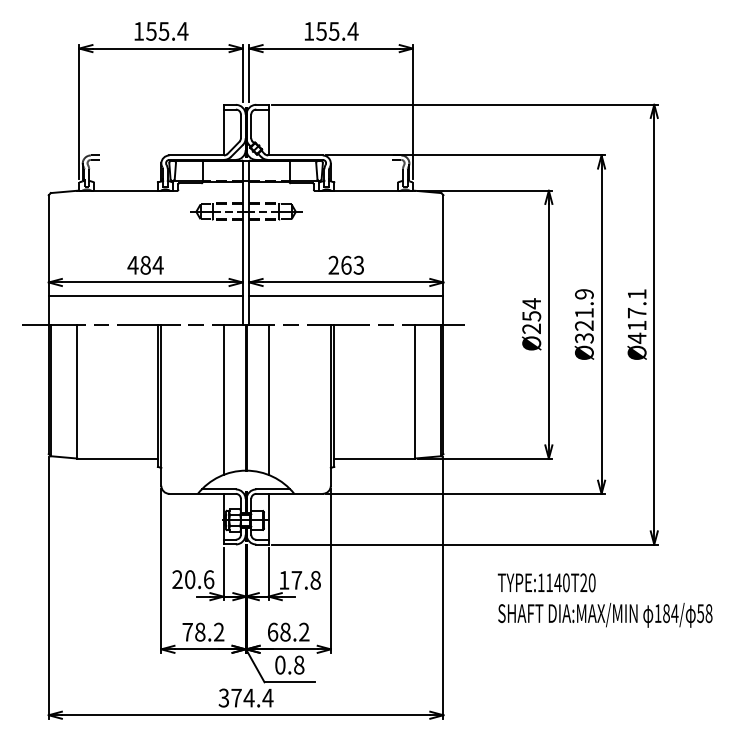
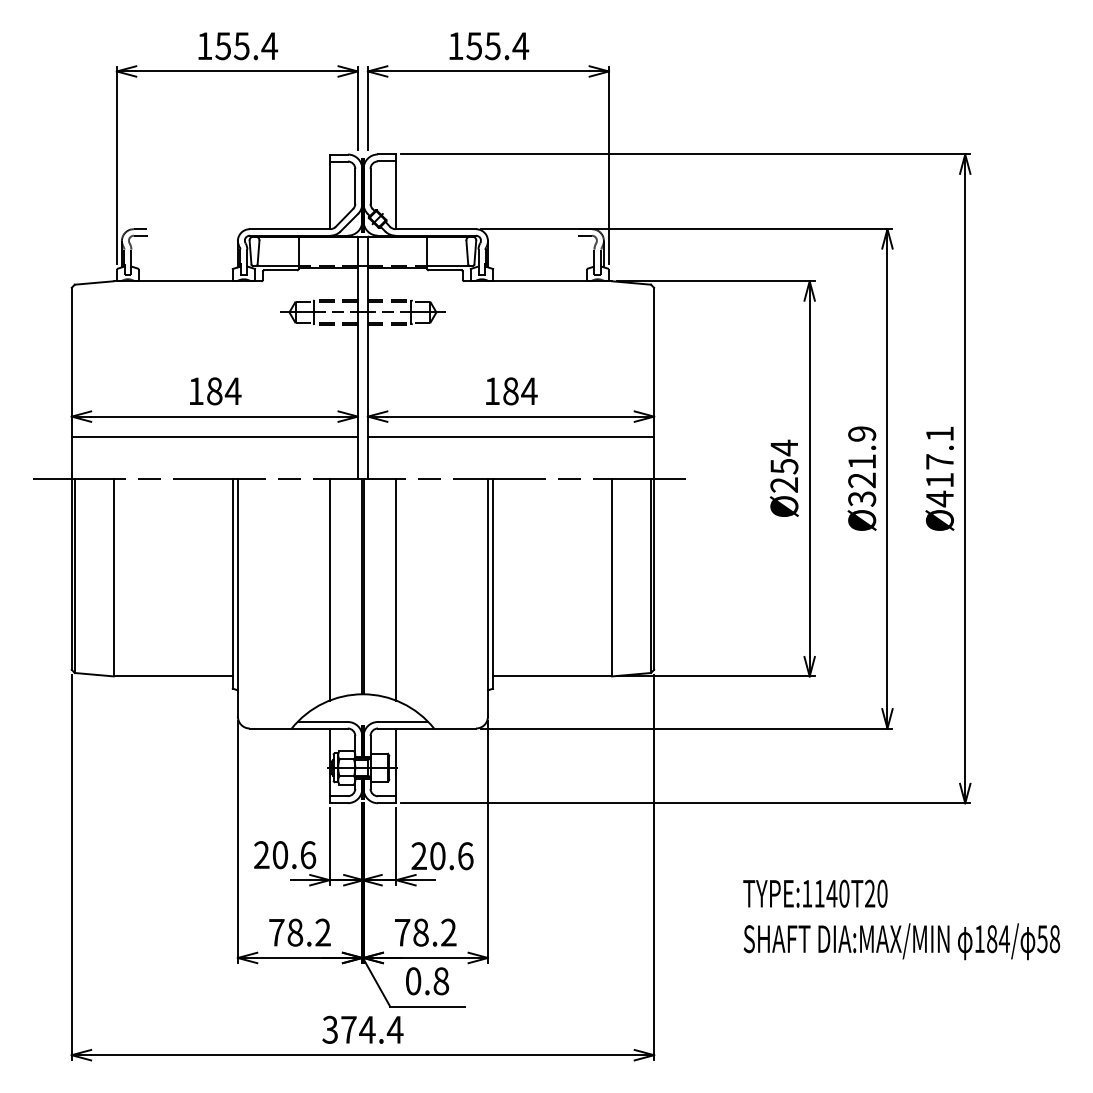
text: (346, 264) -> (511, 390), 263 -> 184
text: (132, 265) -> (195, 391), 484 -> 184
text: (299, 579) -> (441, 854), 17.8 -> 20.6
text: (604, 600) -> (900, 919), moved
text: (272, 631) -> (401, 931), 68.2 -> 78.2

